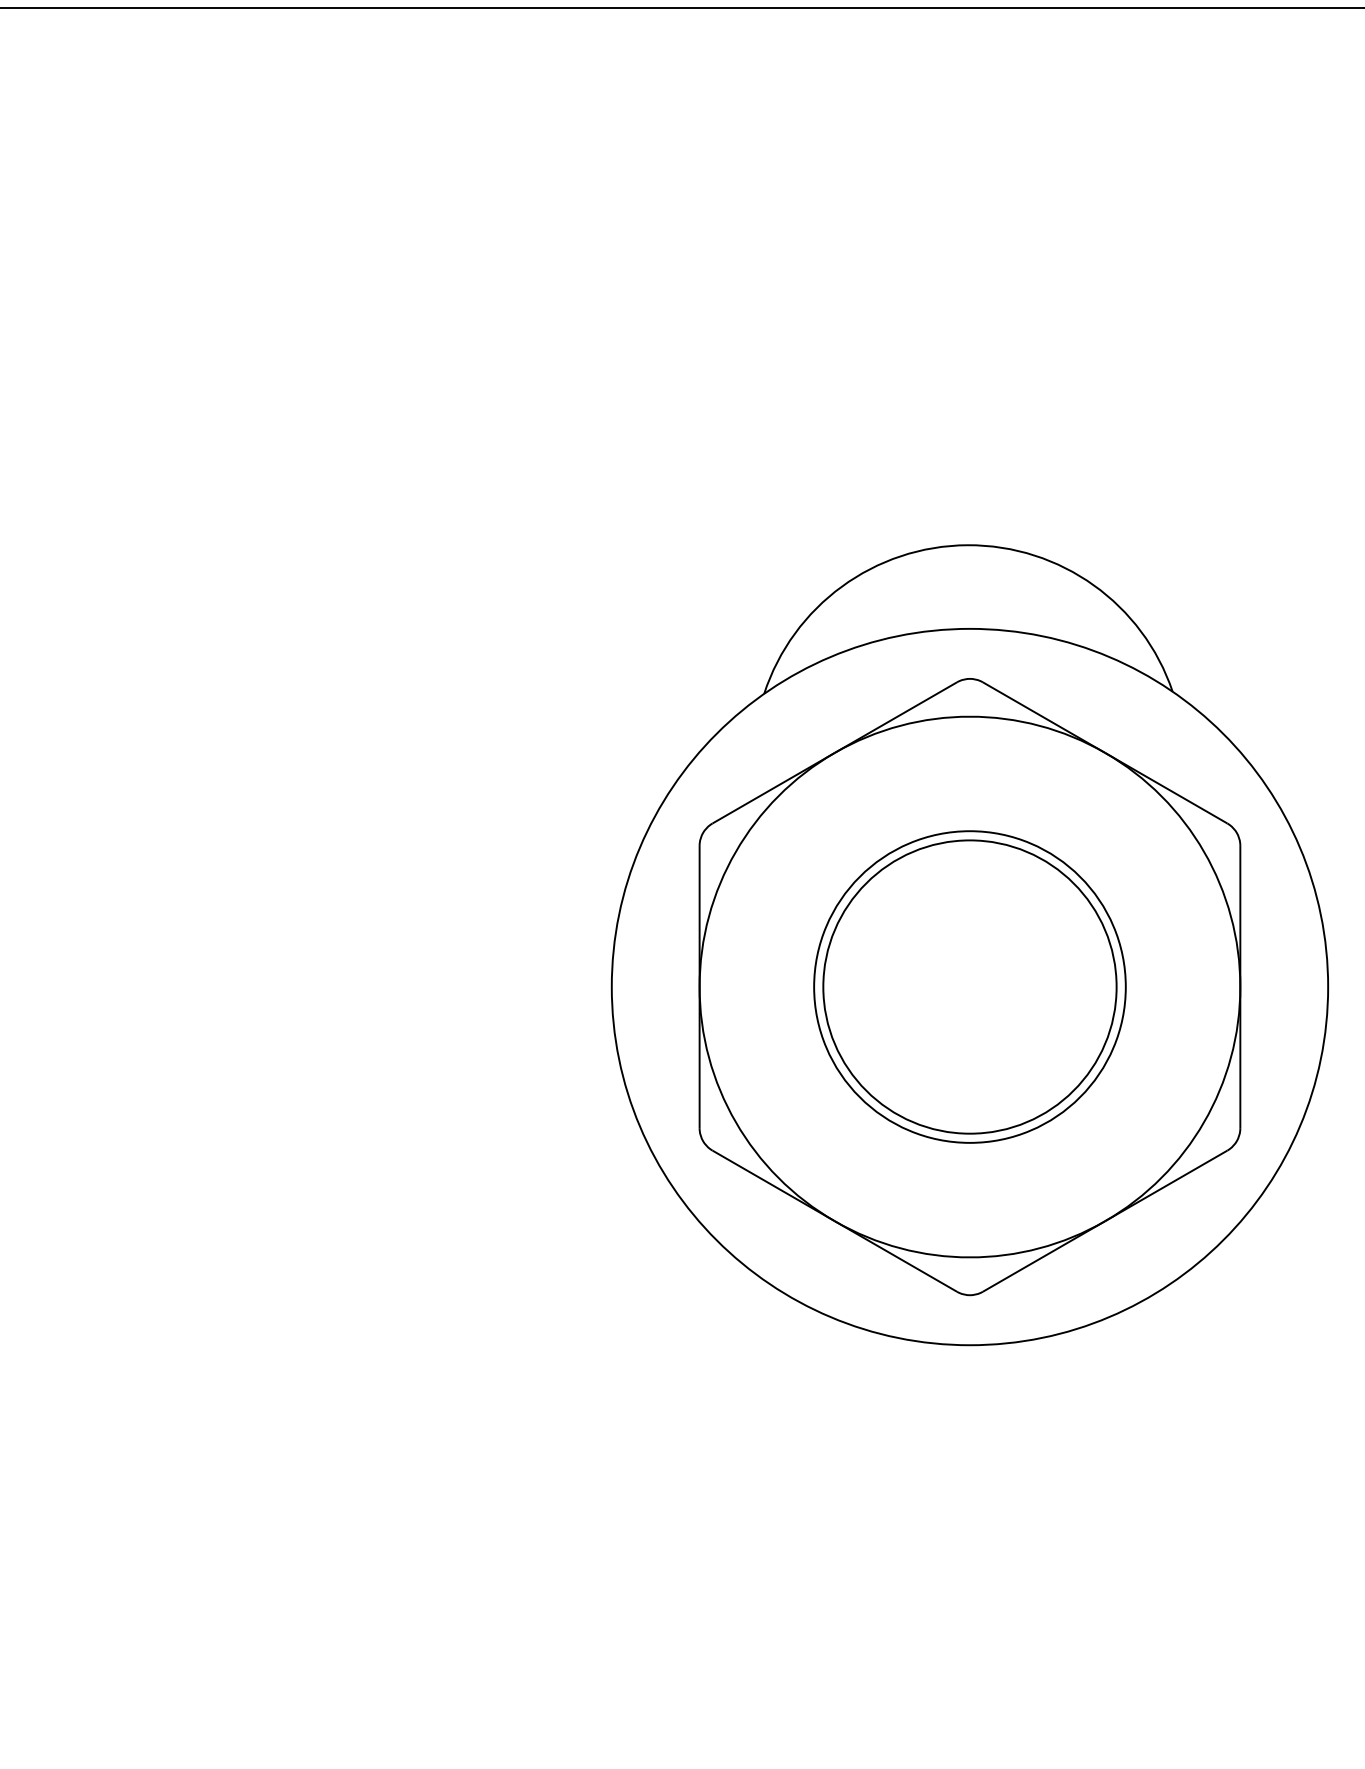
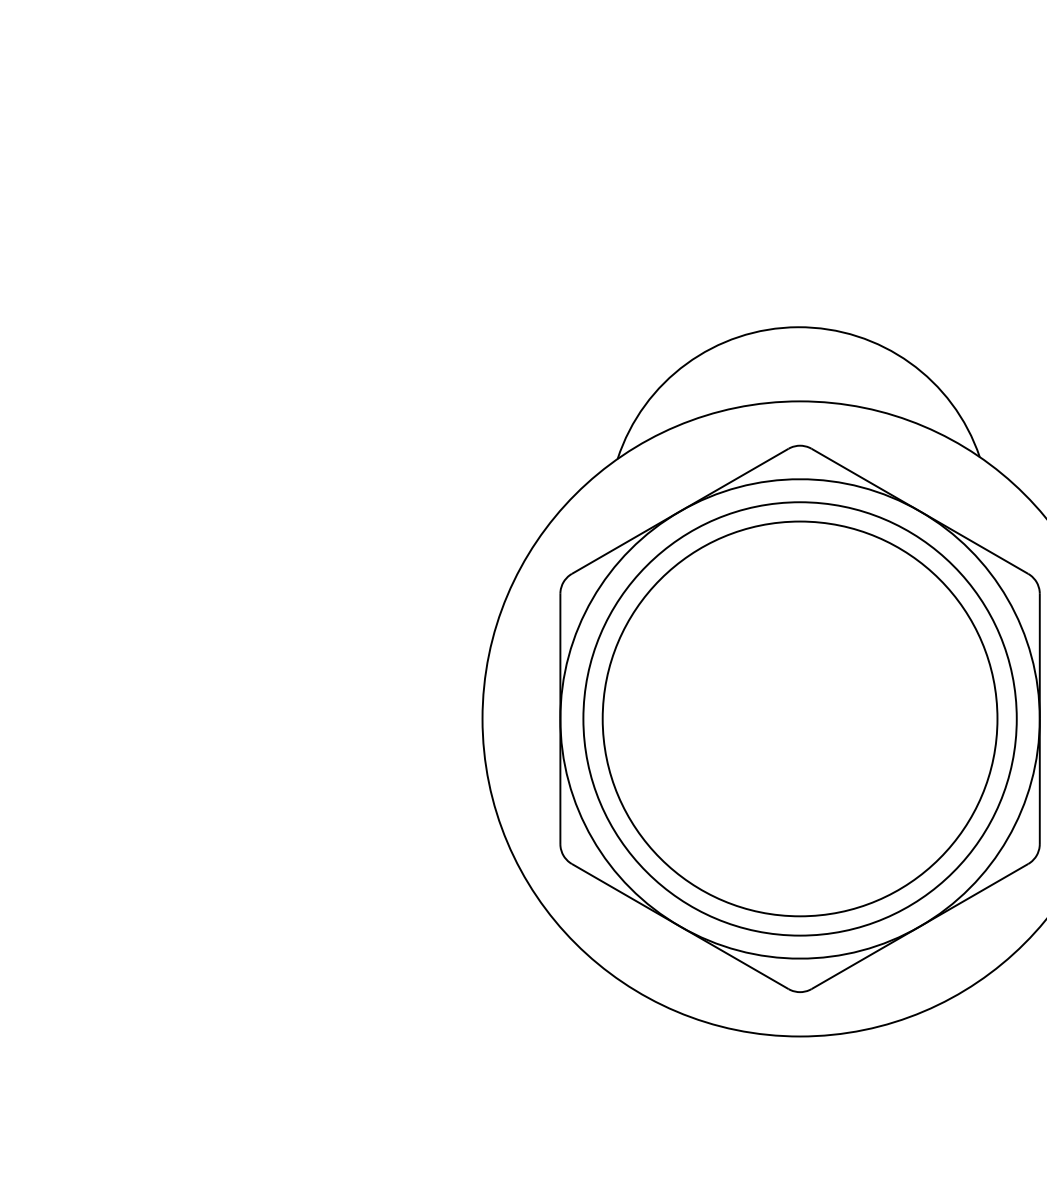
circle: (969, 986) -> (799, 718), size x1.43
circle: (969, 986) -> (799, 718), size x1.67

